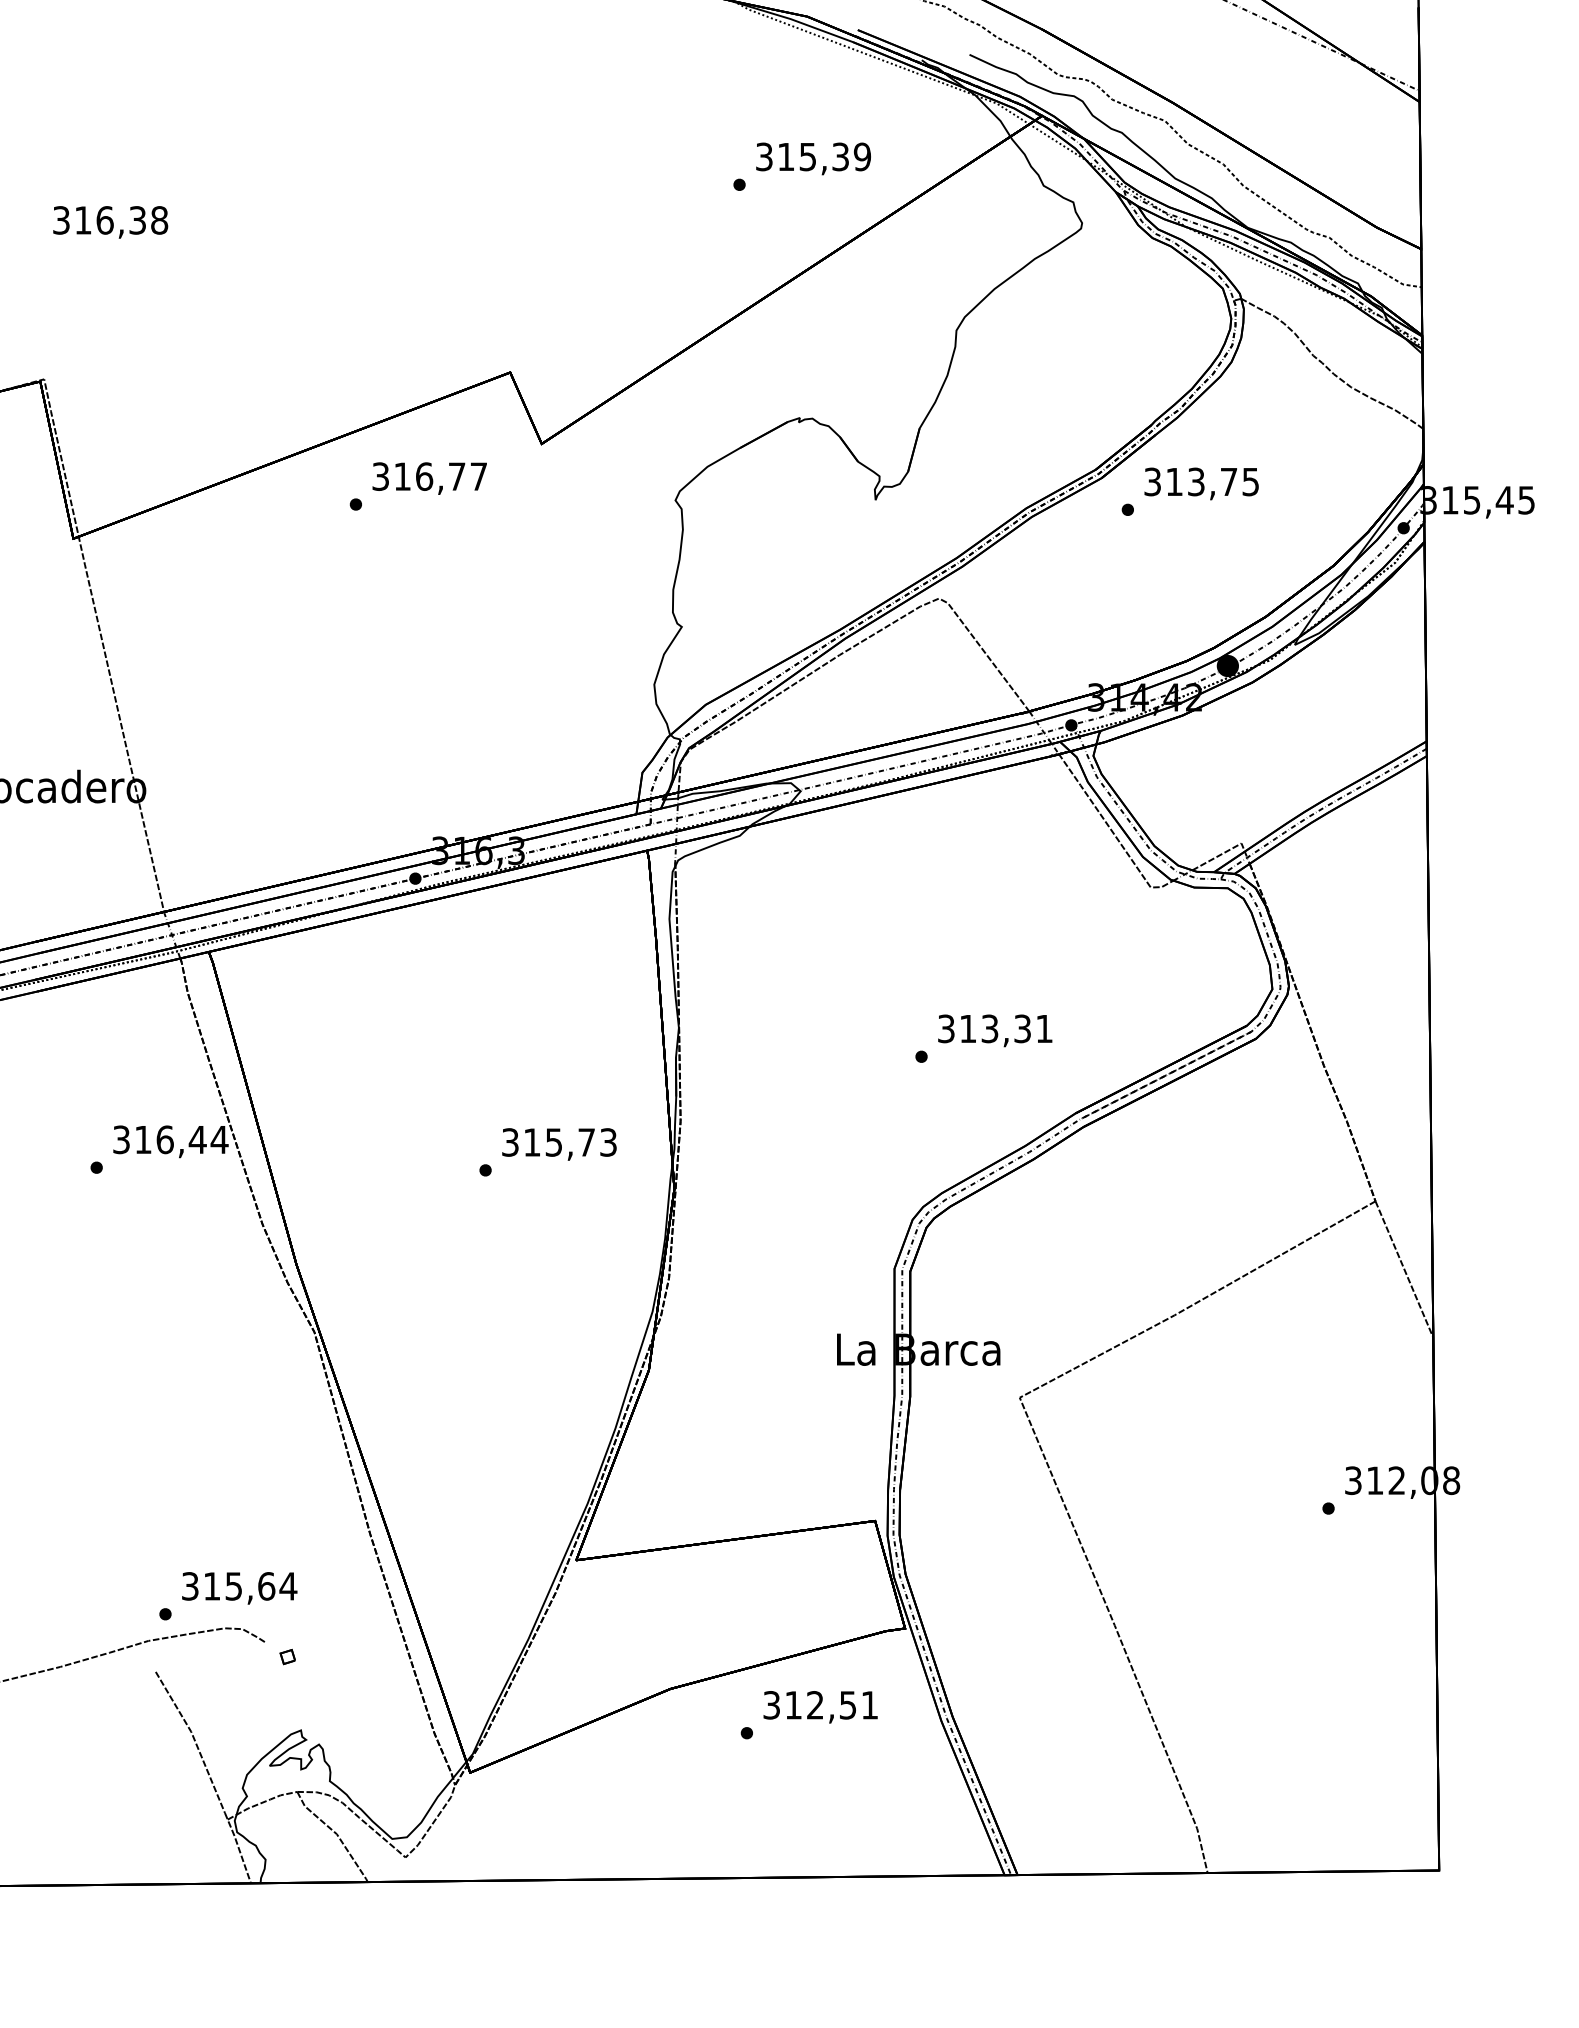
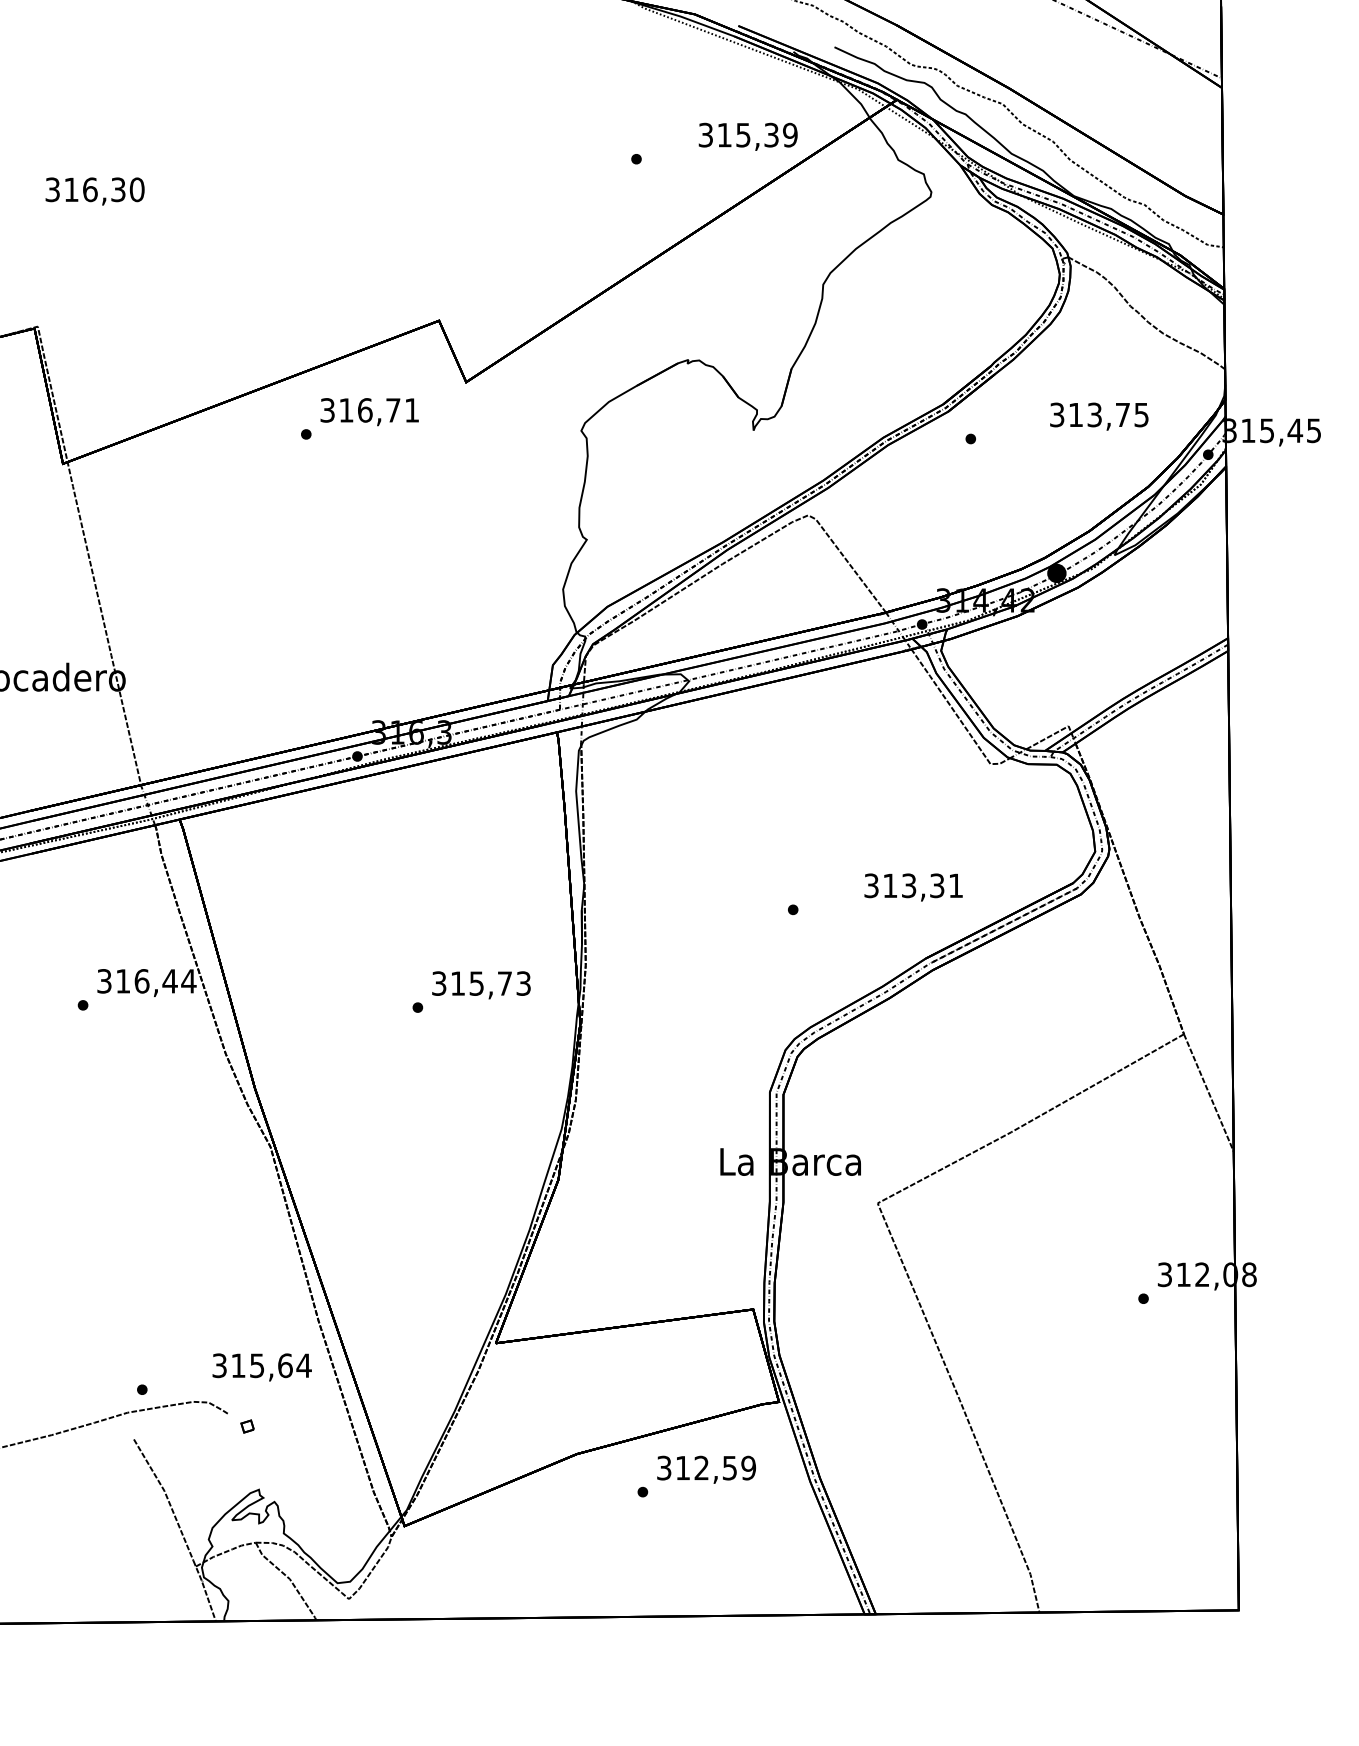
text: (812, 158) -> (747, 136), moved
text: (158, 220) -> (136, 189), 316,38 -> 316,30
text: (478, 476) -> (411, 410), 316,77 -> 316,71
text: (1201, 483) -> (1099, 416), moved
text: (995, 1030) -> (913, 887), moved
text: (238, 1588) -> (261, 1367), moved
text: (869, 1704) -> (748, 1467), 312,51 -> 312,59

